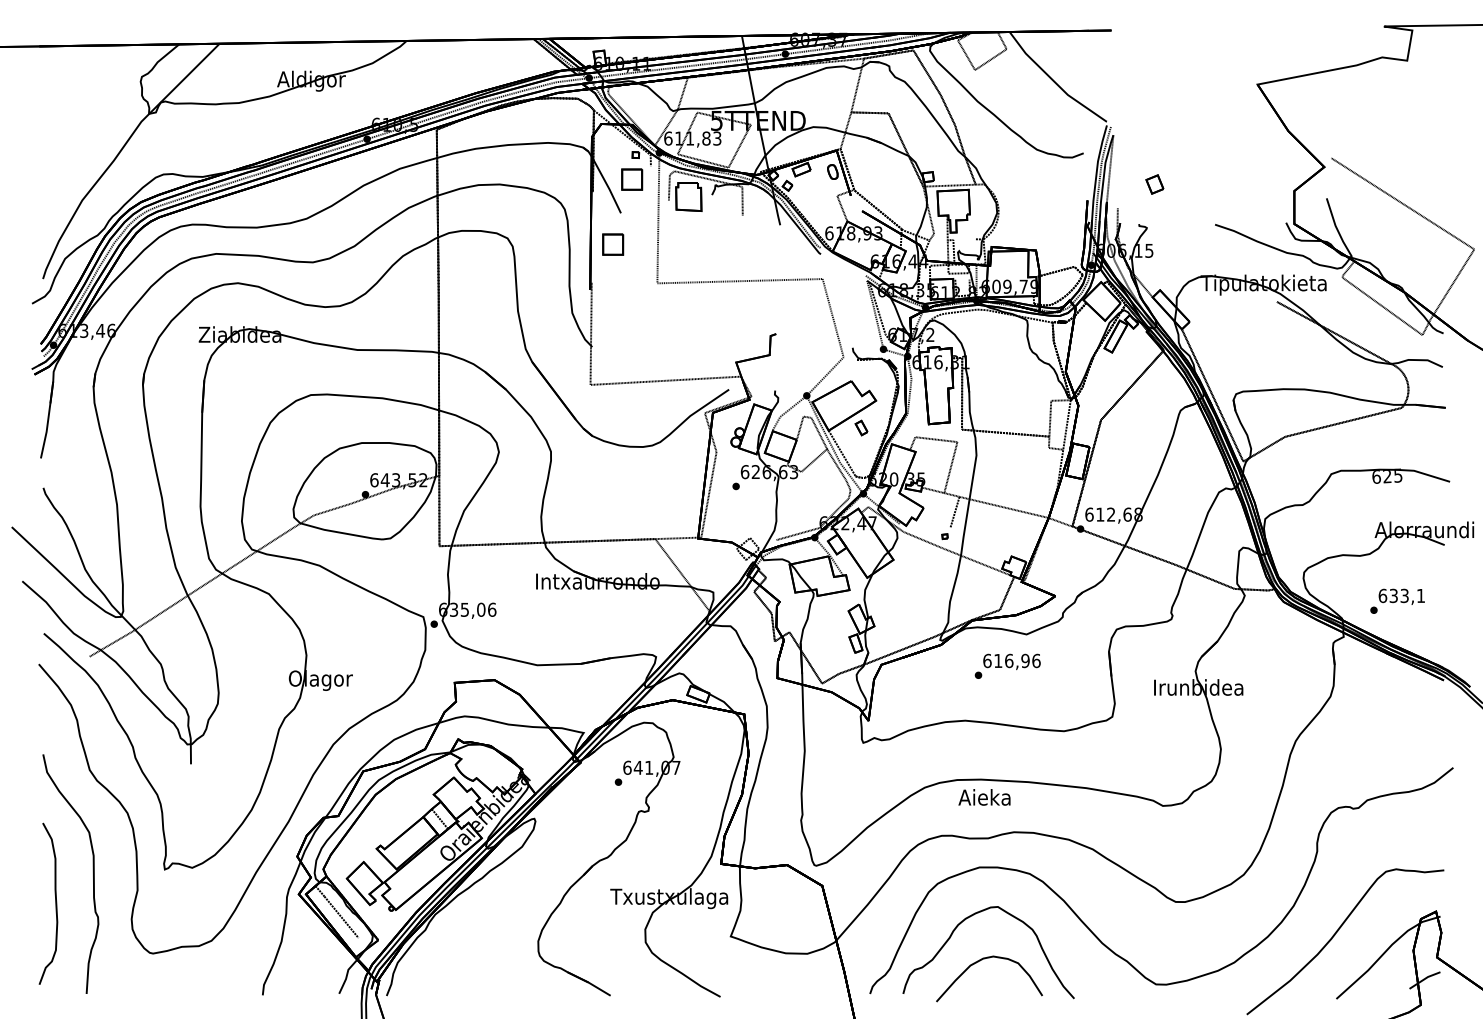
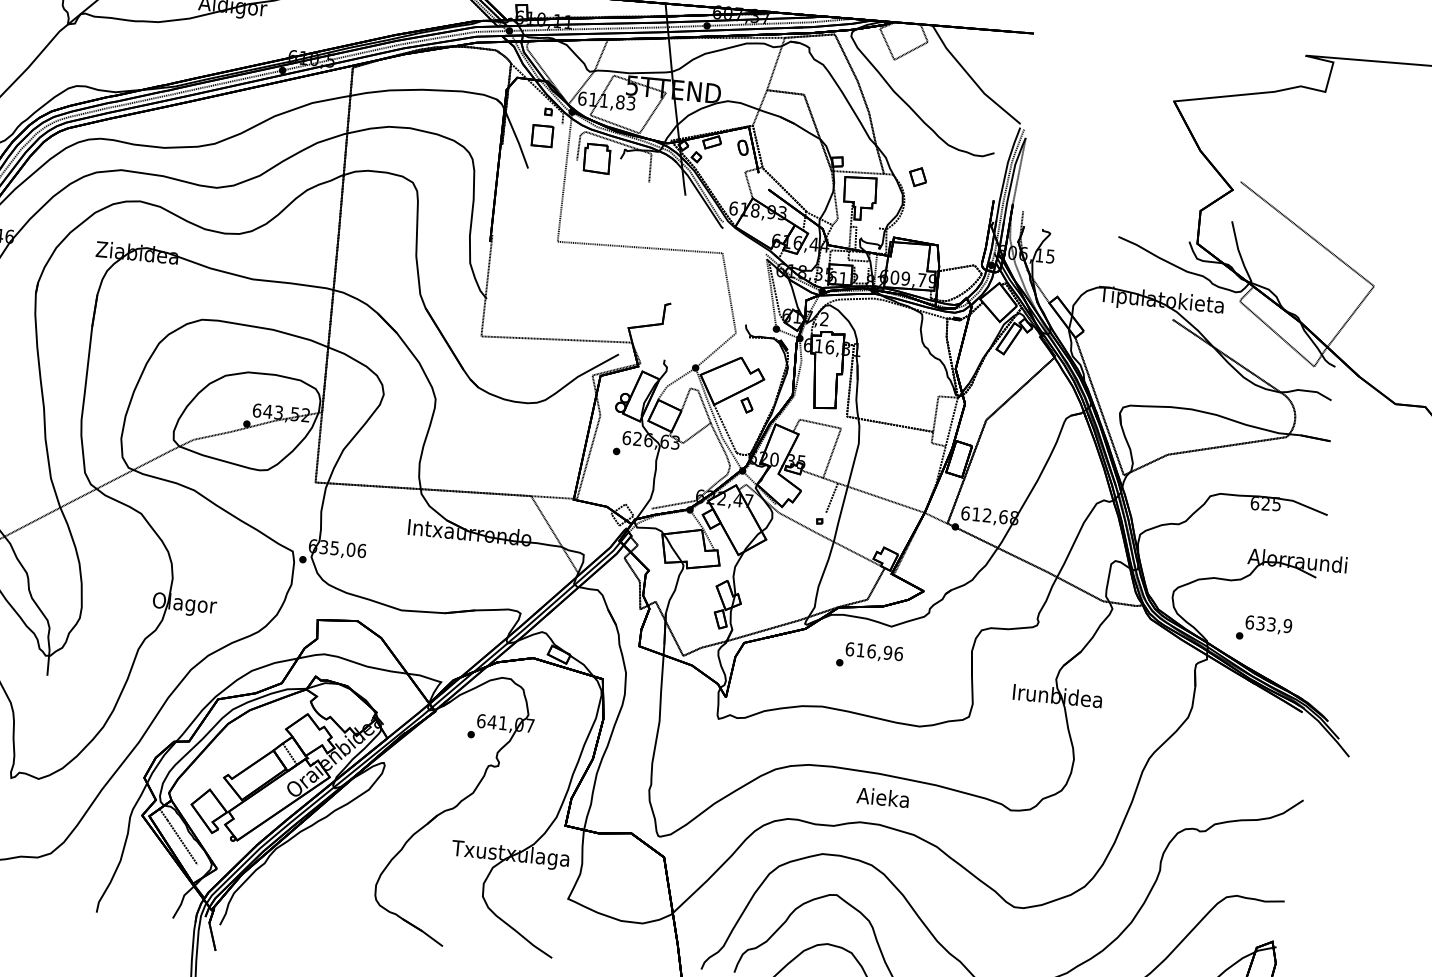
part: (1154, 184) -> (917, 177), moved
part: (613, 244) -> (517, 198), removed
text: (1420, 595) -> (1287, 625), 633,1 -> 633,9
text: (984, 797) -> (883, 797), moved

